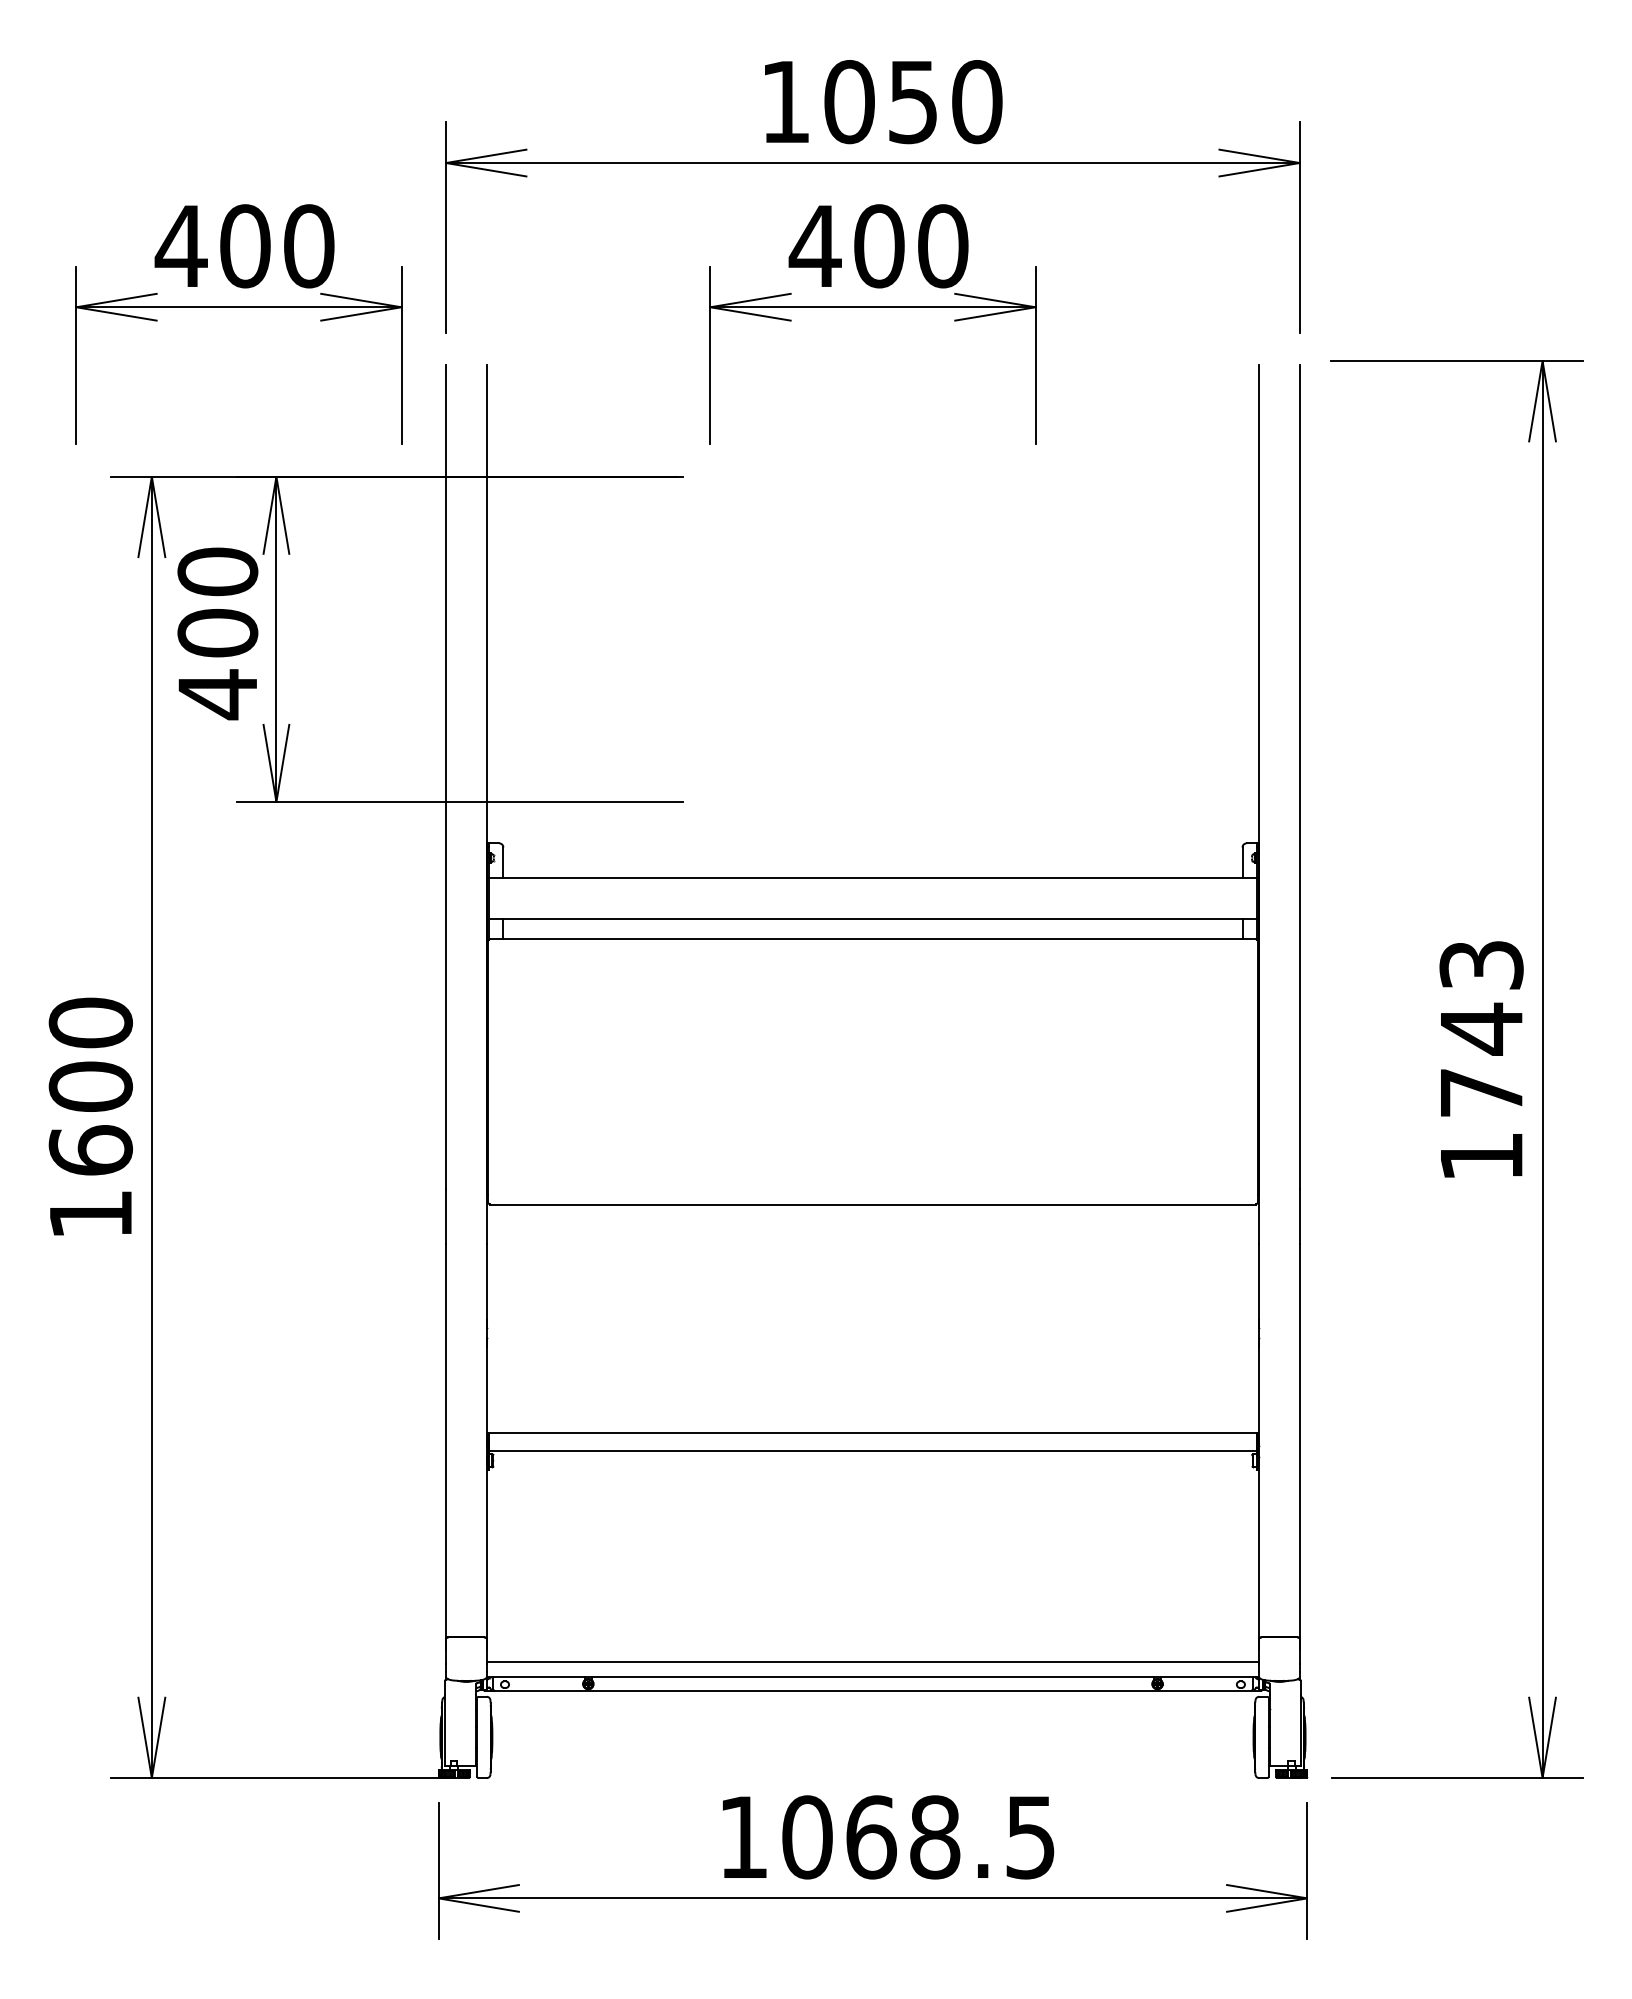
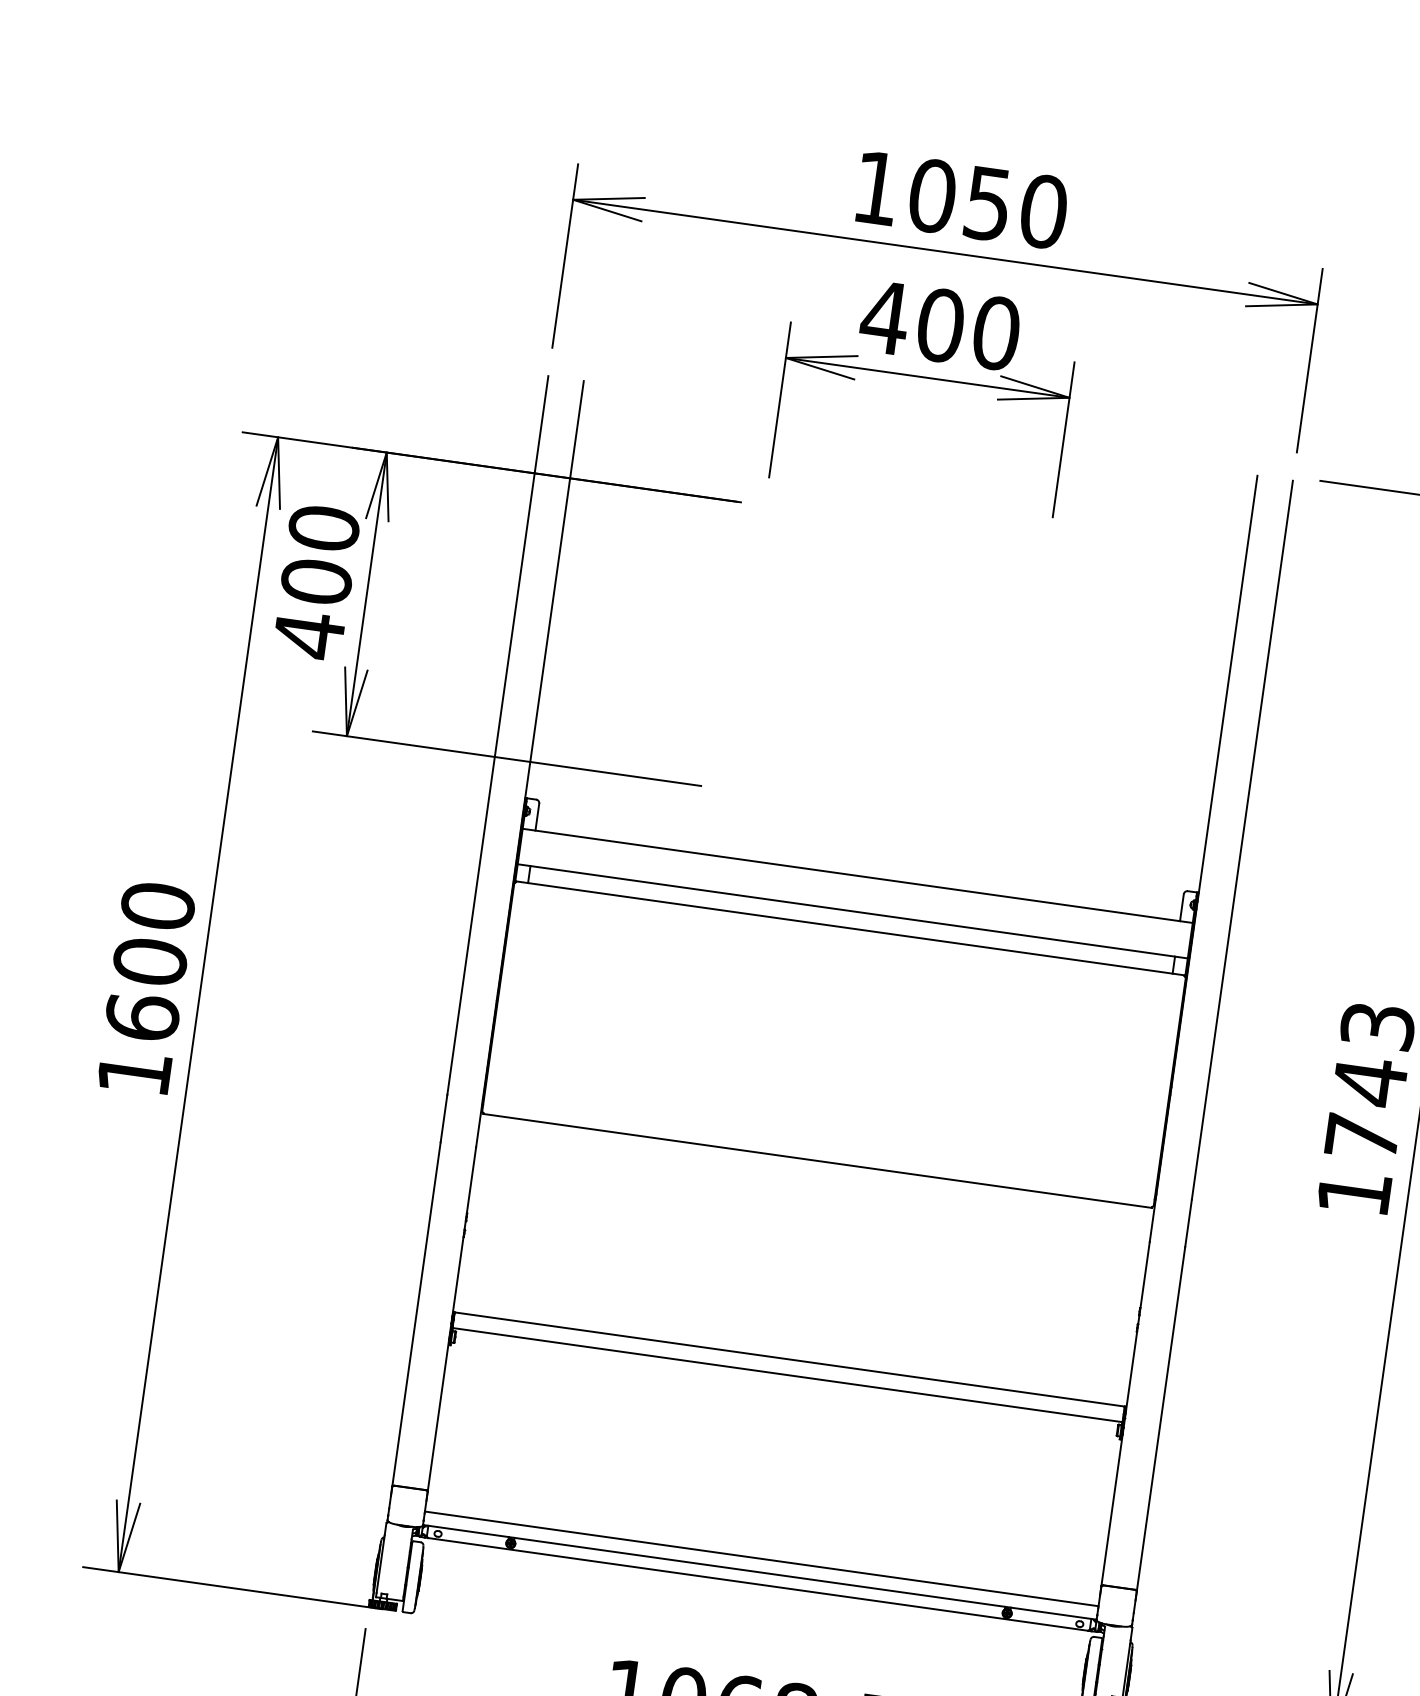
part: (238, 307) -> (374, 300), removed

